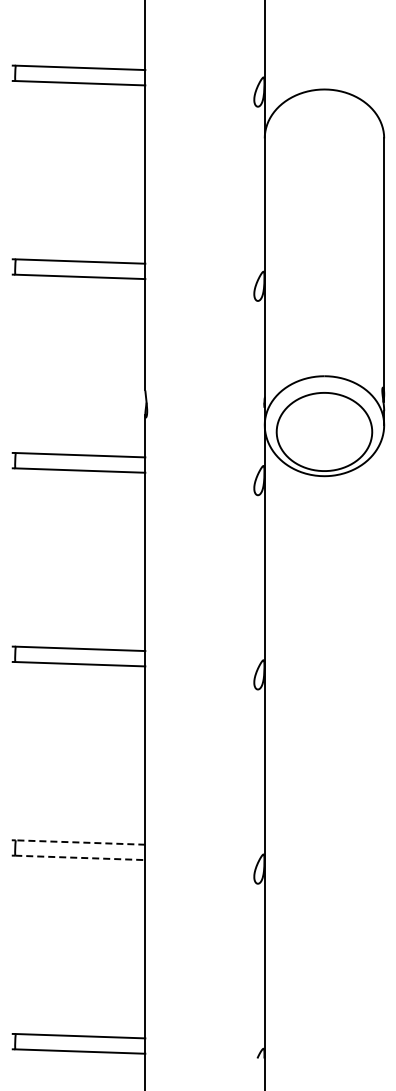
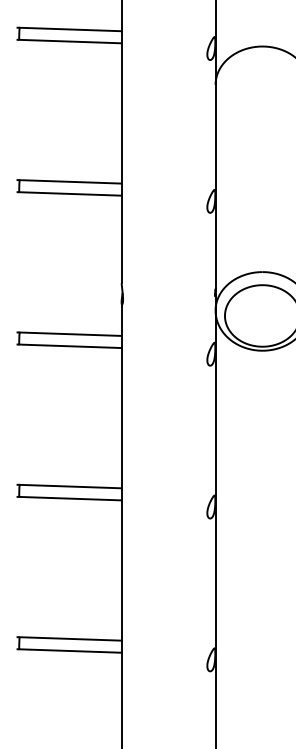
line: (80, 842) -> (70, 638), dashed -> solid
line: (80, 857) -> (70, 650), dashed -> solid

